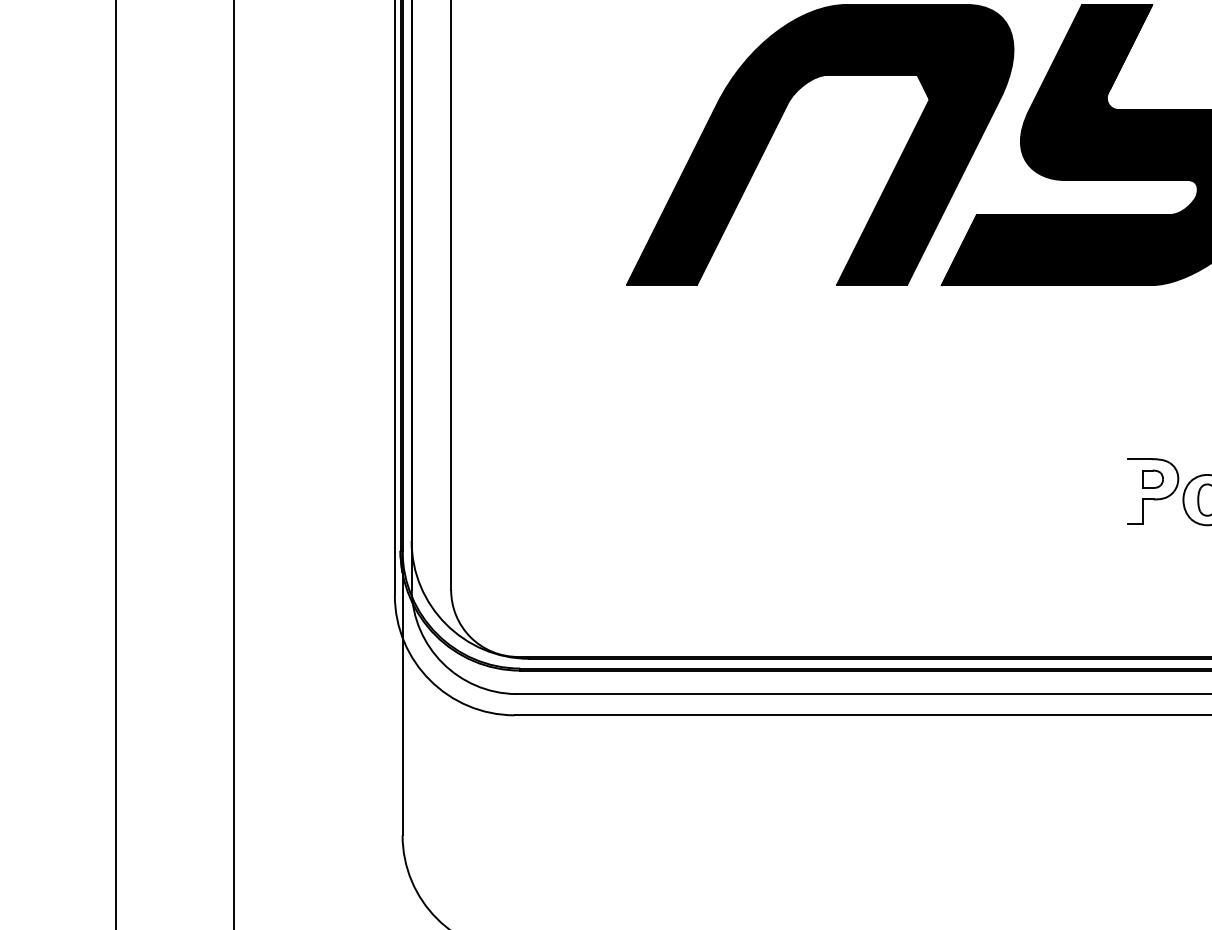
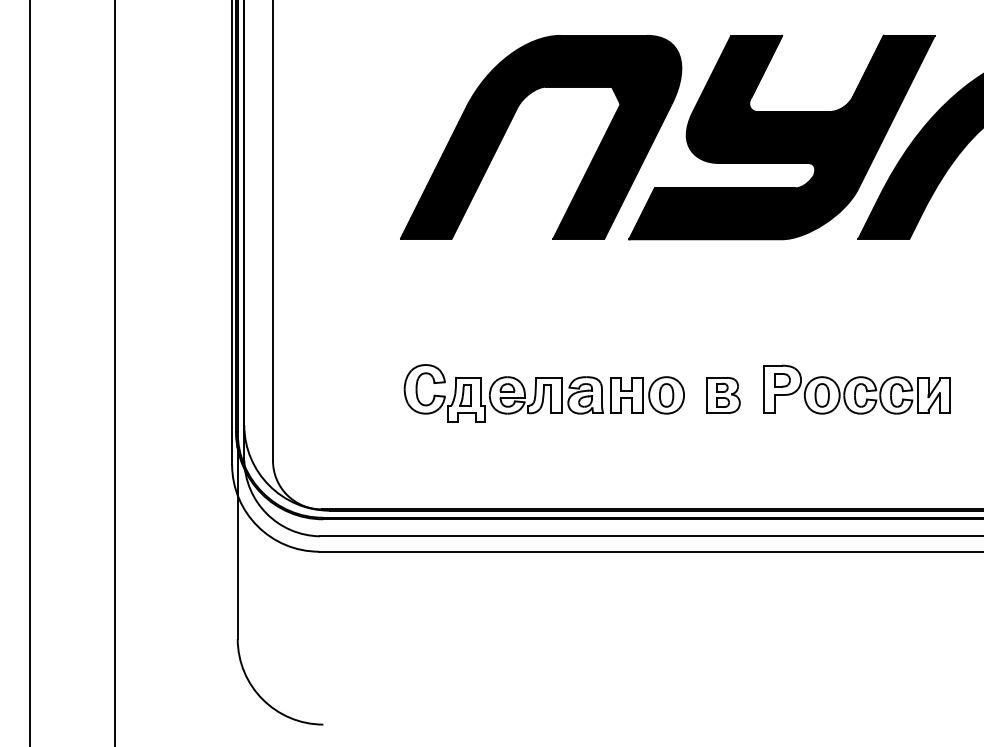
line: (1127, 491) -> (764, 389), added
part: (823, 497) -> (543, 393), added
part: (1071, 500) -> (723, 395), added

